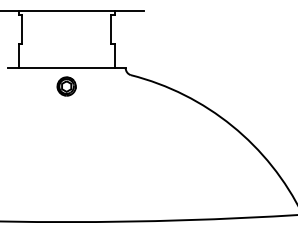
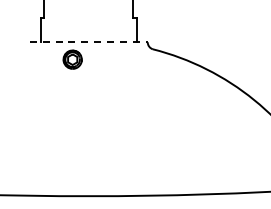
line: (67, 68) -> (89, 42), solid -> dashed
part: (66, 86) -> (72, 59), moved

